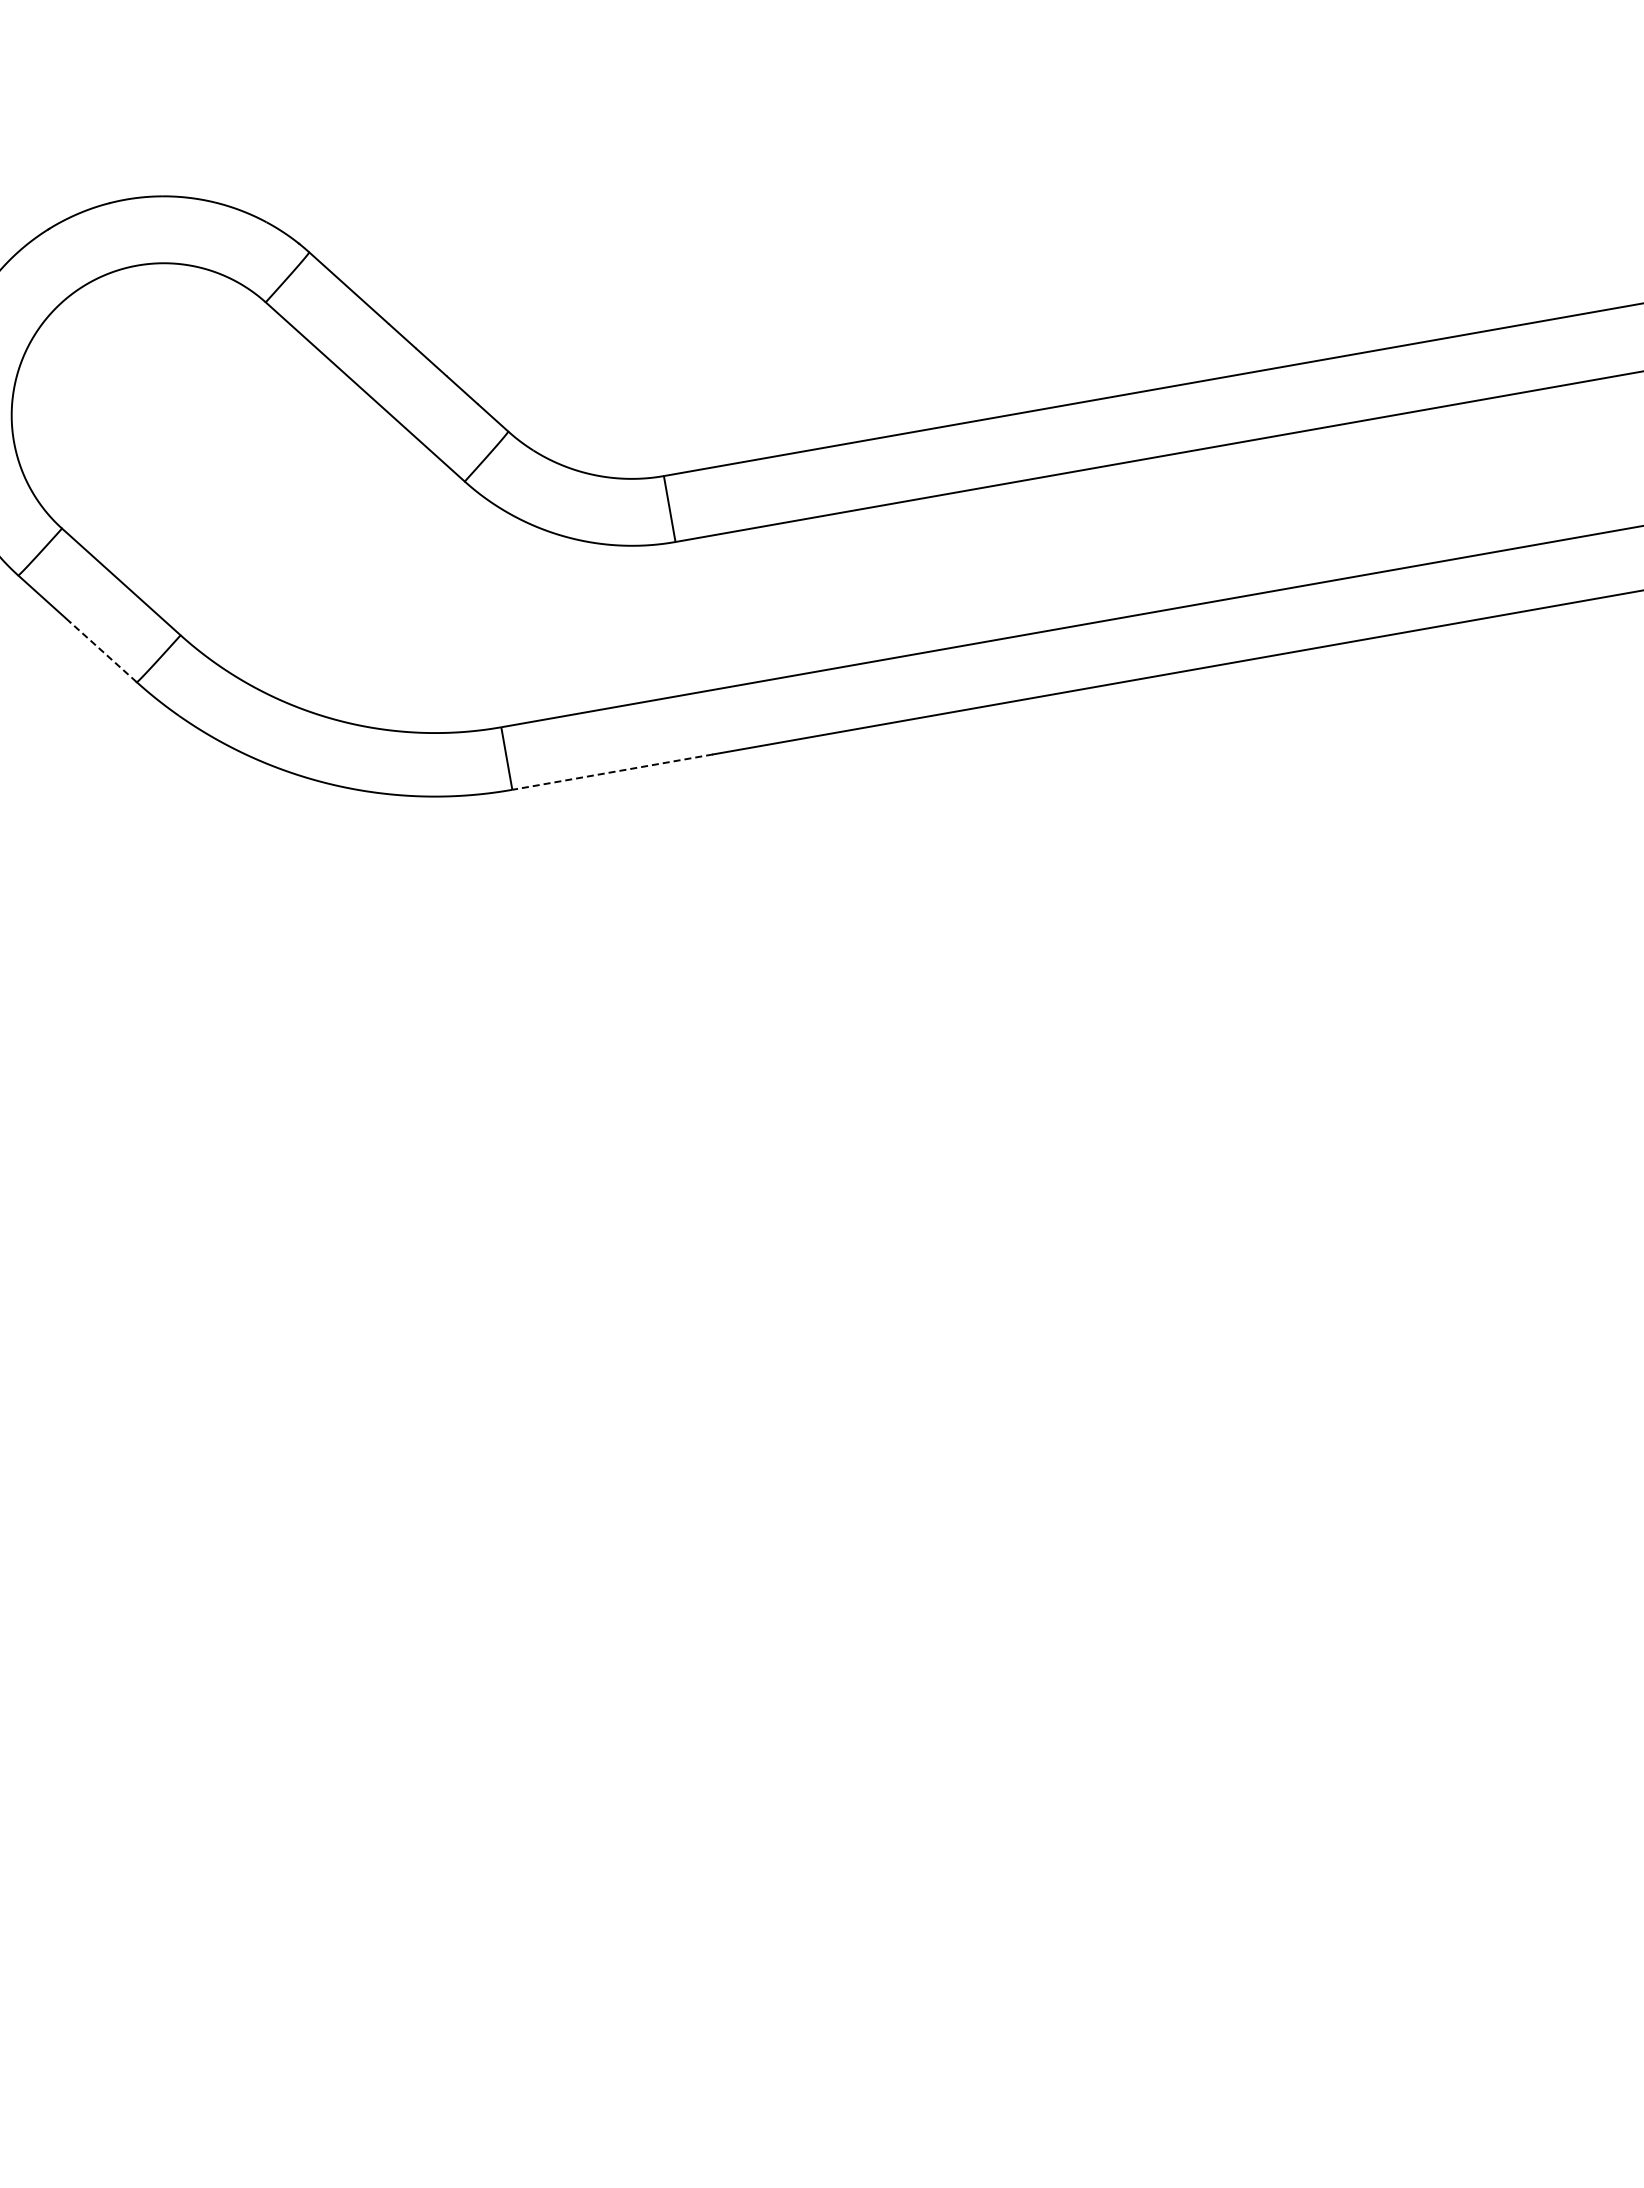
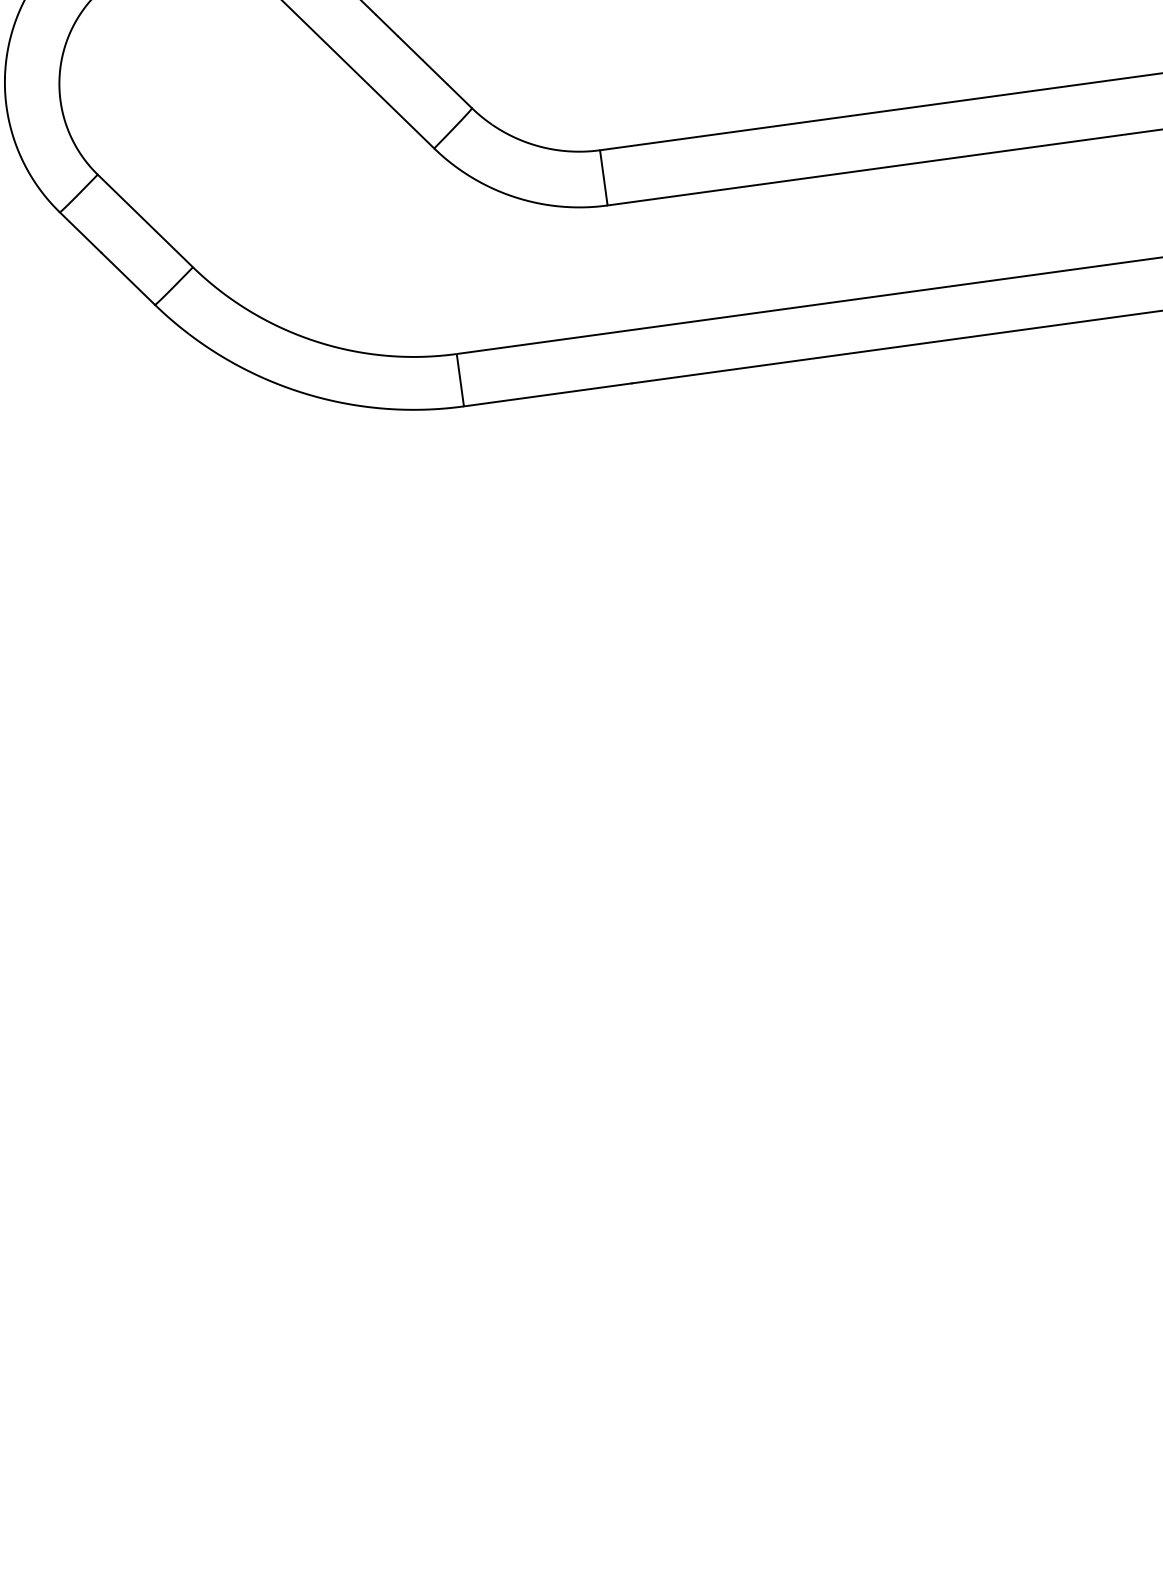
line: (103, 652) -> (128, 279), dashed -> solid
line: (612, 772) -> (547, 395), dashed -> solid

